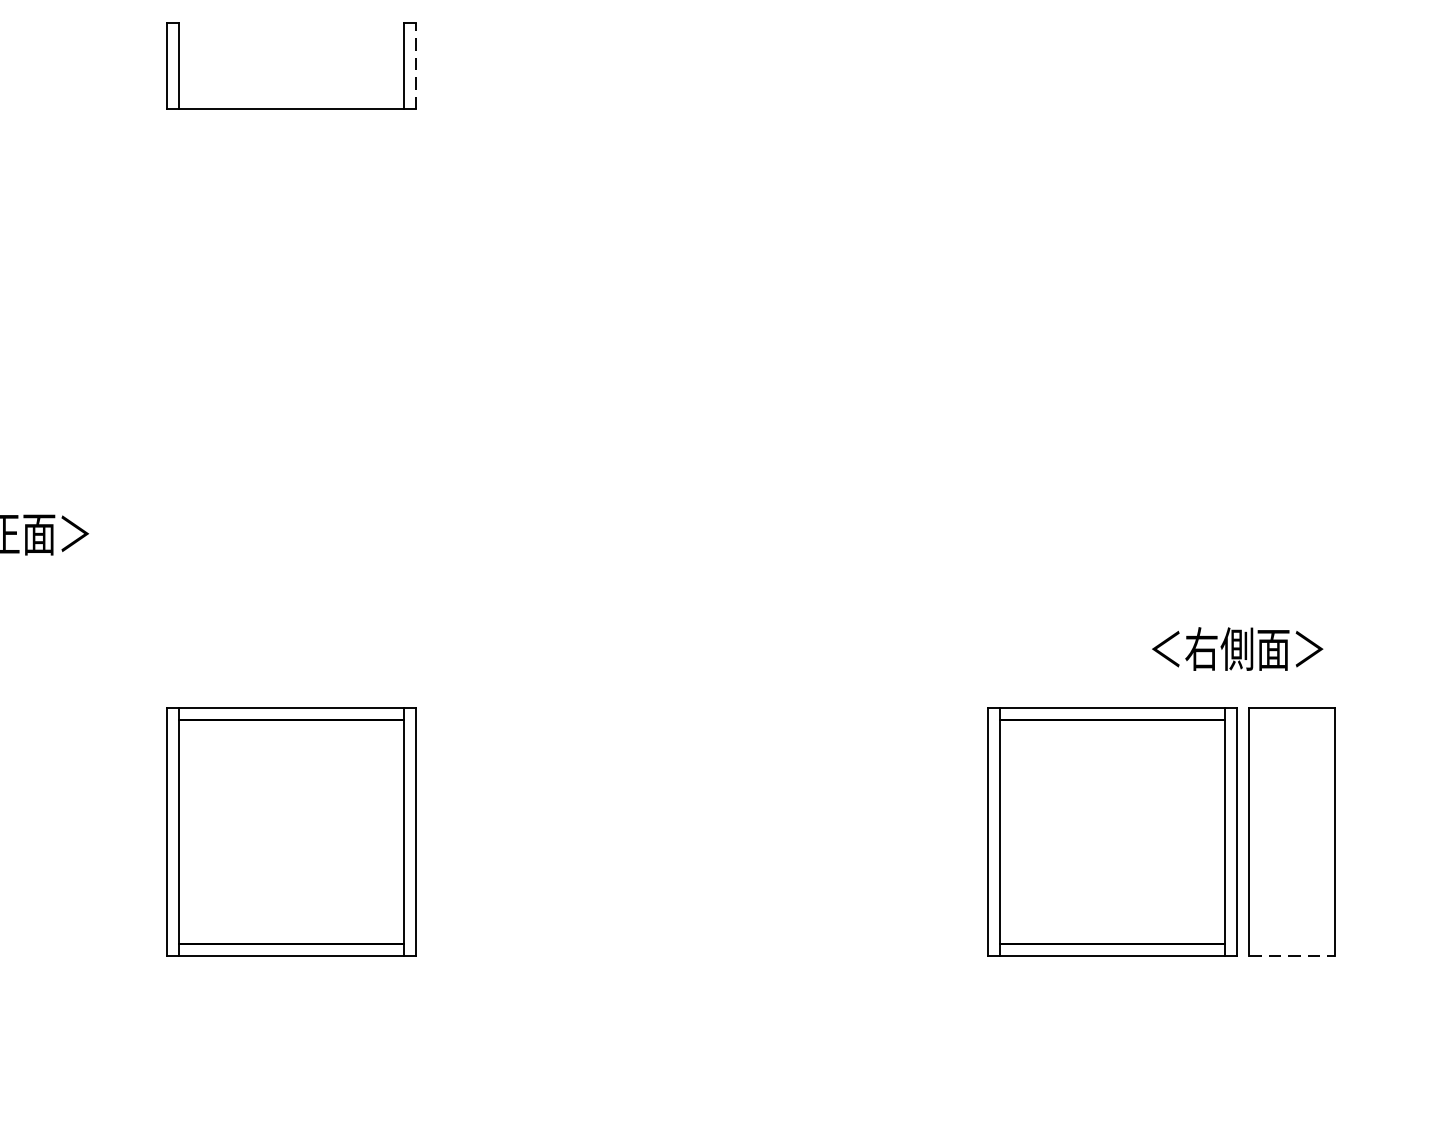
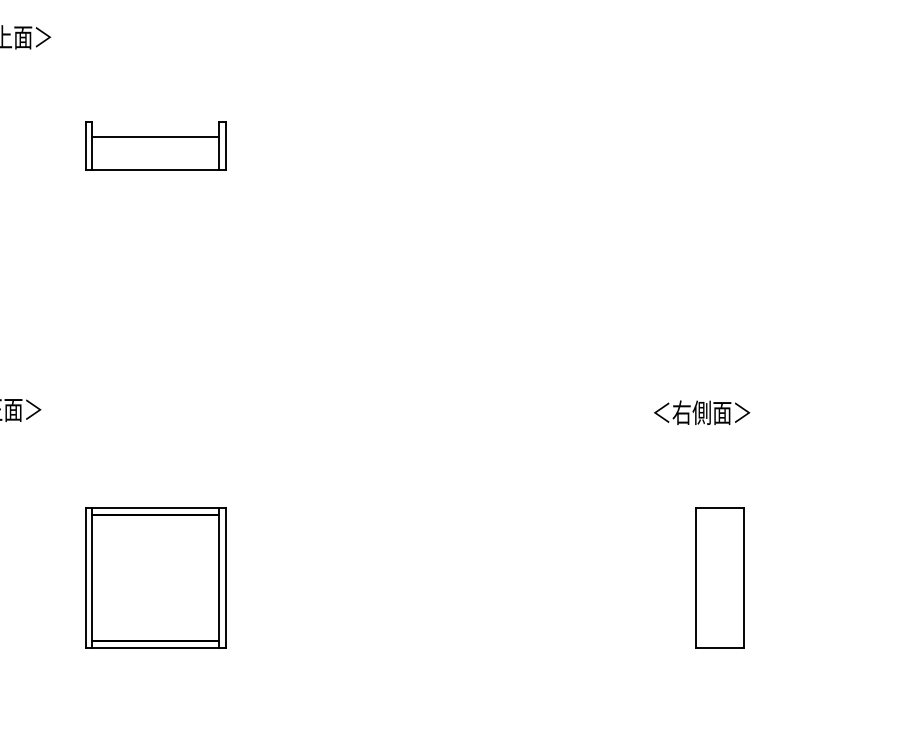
line: (291, 49) -> (155, 136), added
line: (415, 65) -> (225, 145), dashed -> solid
text: (1238, 648) -> (702, 412), moved
part: (1112, 831) -> (618, 577), removed
line: (1293, 955) -> (720, 647), dashed -> solid

